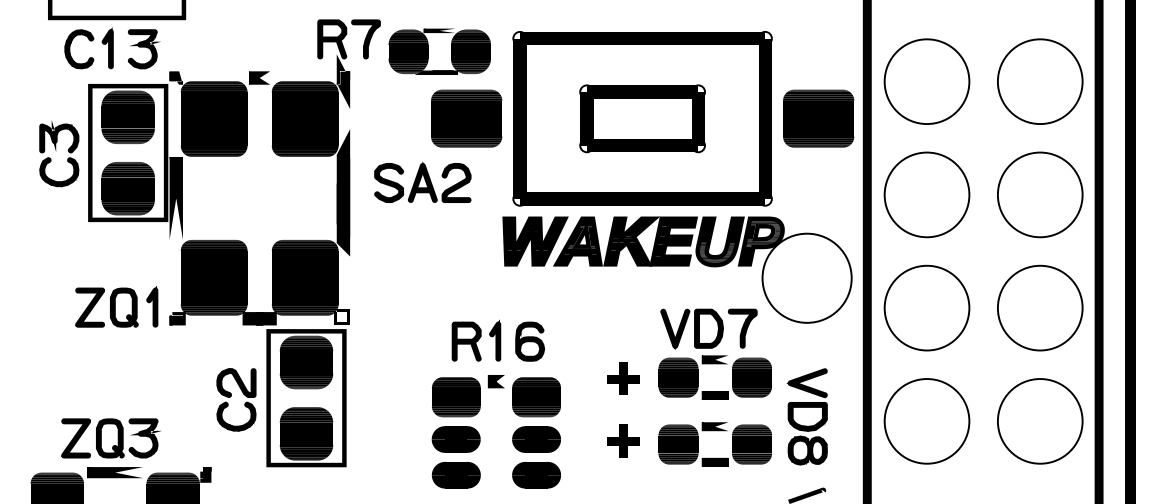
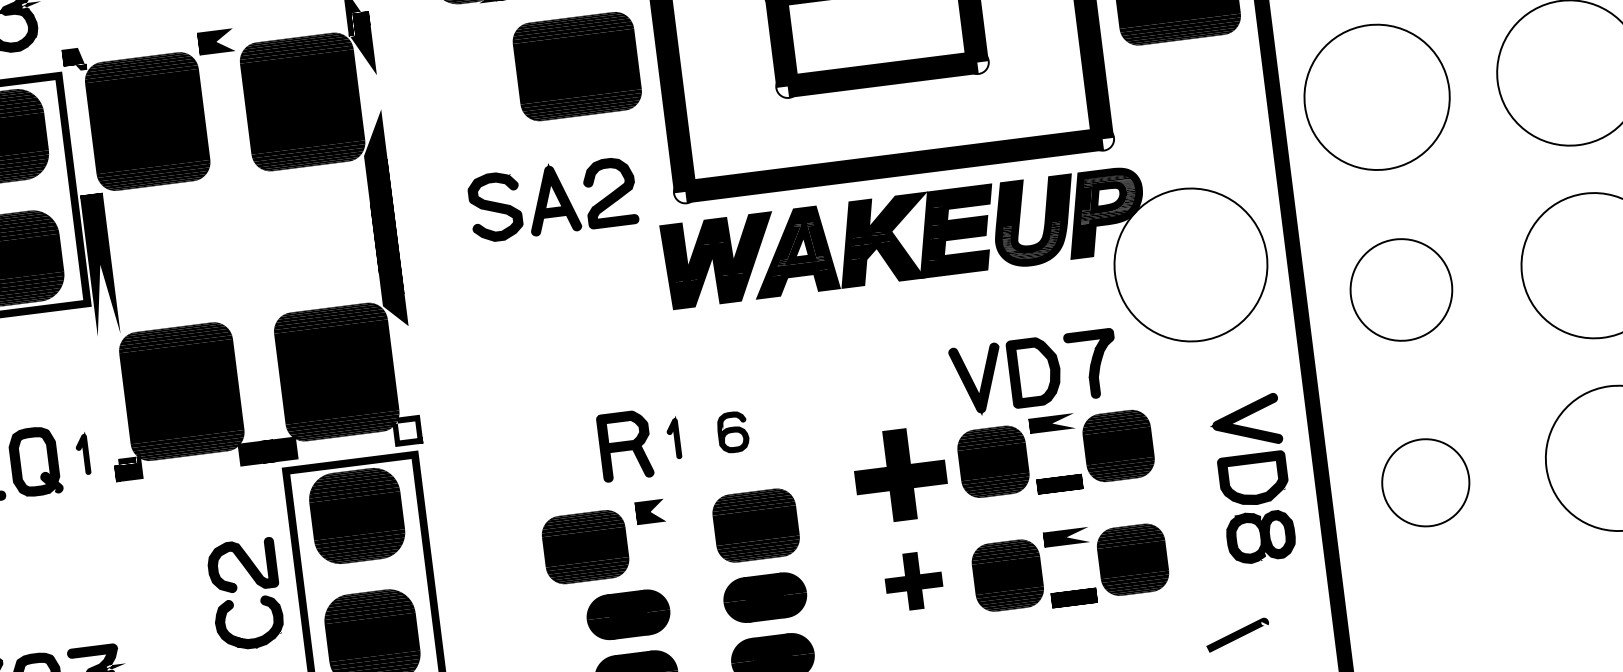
part: (422, 181) -> (552, 197), moved
part: (152, 306) -> (83, 453), size x0.6
part: (926, 307) -> (1400, 289), size x0.7
part: (495, 340) -> (674, 437), size x0.6
part: (529, 341) -> (732, 432), size x0.6
part: (623, 378) -> (900, 475), size x1.6
part: (468, 396) -> (606, 543), moved
part: (806, 416) -> (1251, 479), moved
part: (926, 421) -> (1424, 483), size x0.6

